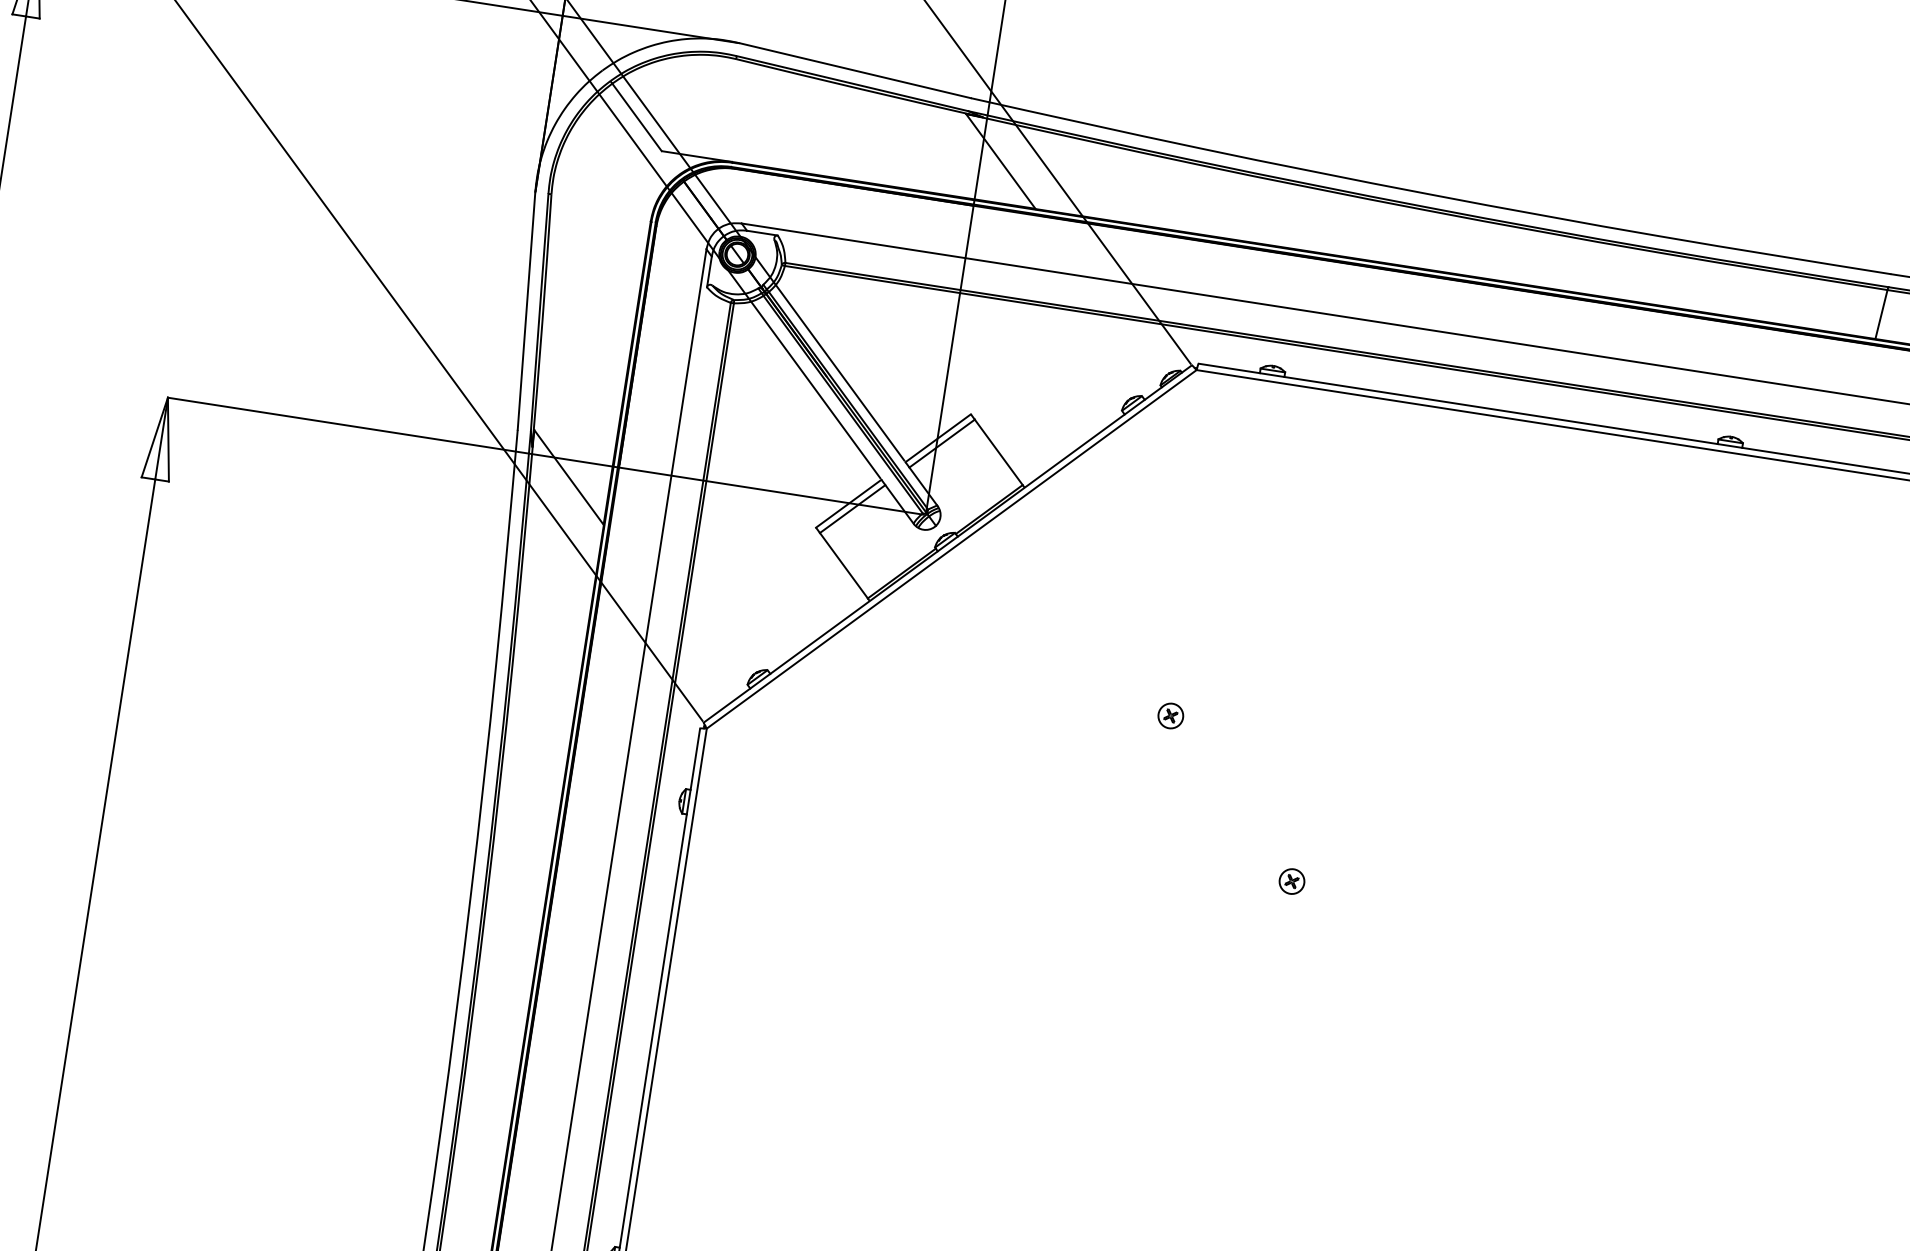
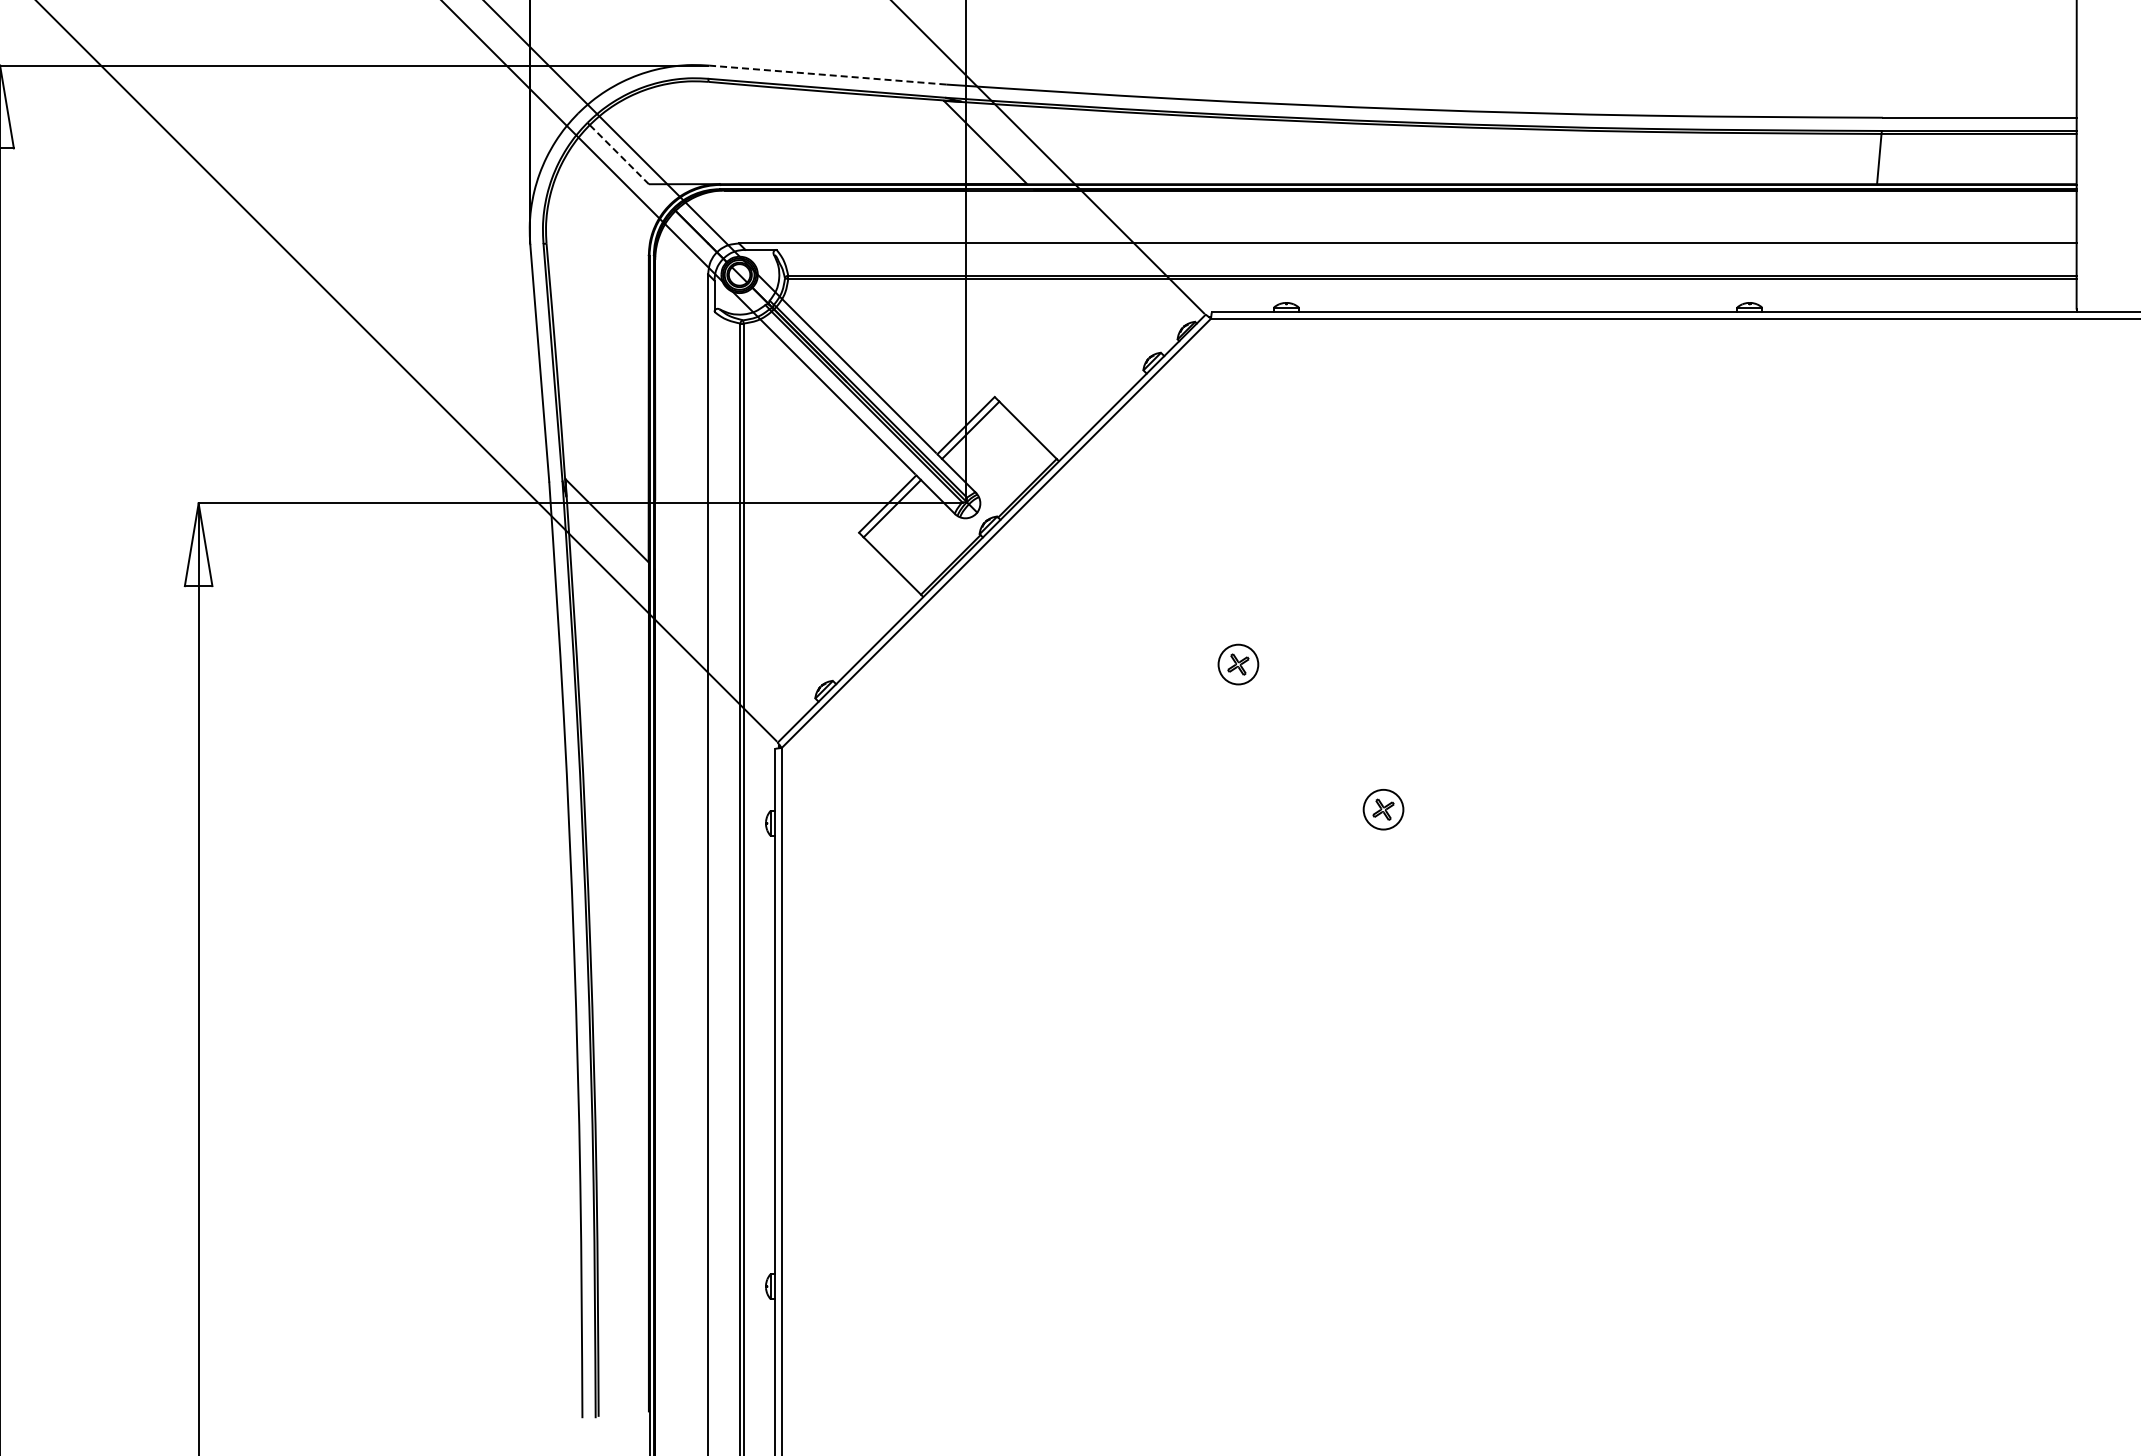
line: (855, 71) -> (828, 75), solid -> dashed
line: (637, 117) -> (619, 154), solid -> dashed
part: (1170, 715) -> (1238, 664), size x1.6
part: (1292, 881) -> (1383, 809), size x1.6

